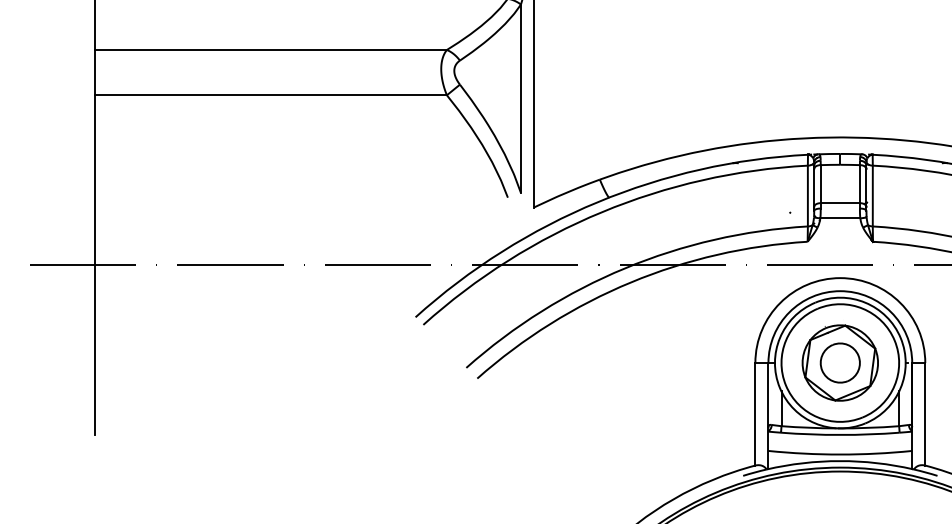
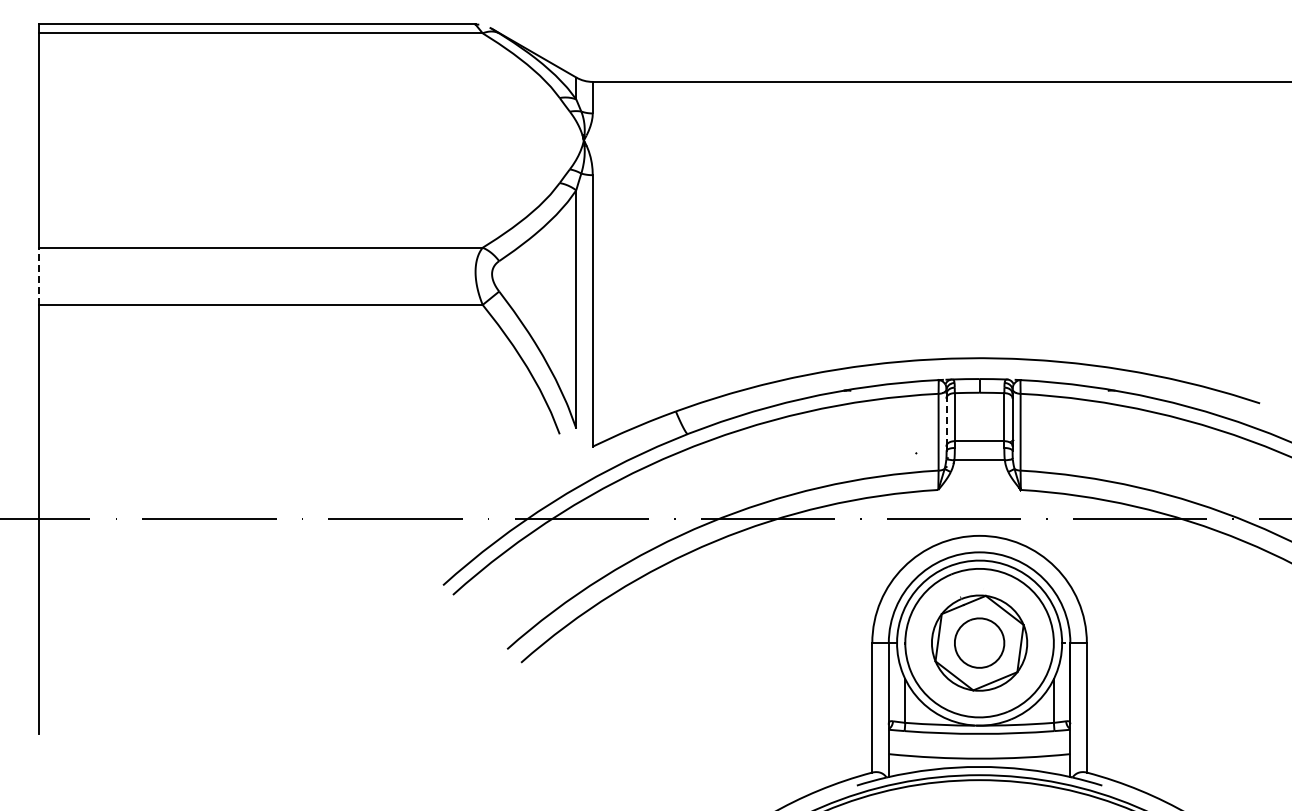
line: (95, 72) -> (38, 276), solid -> dashed
line: (814, 187) -> (946, 421), solid -> dashed

